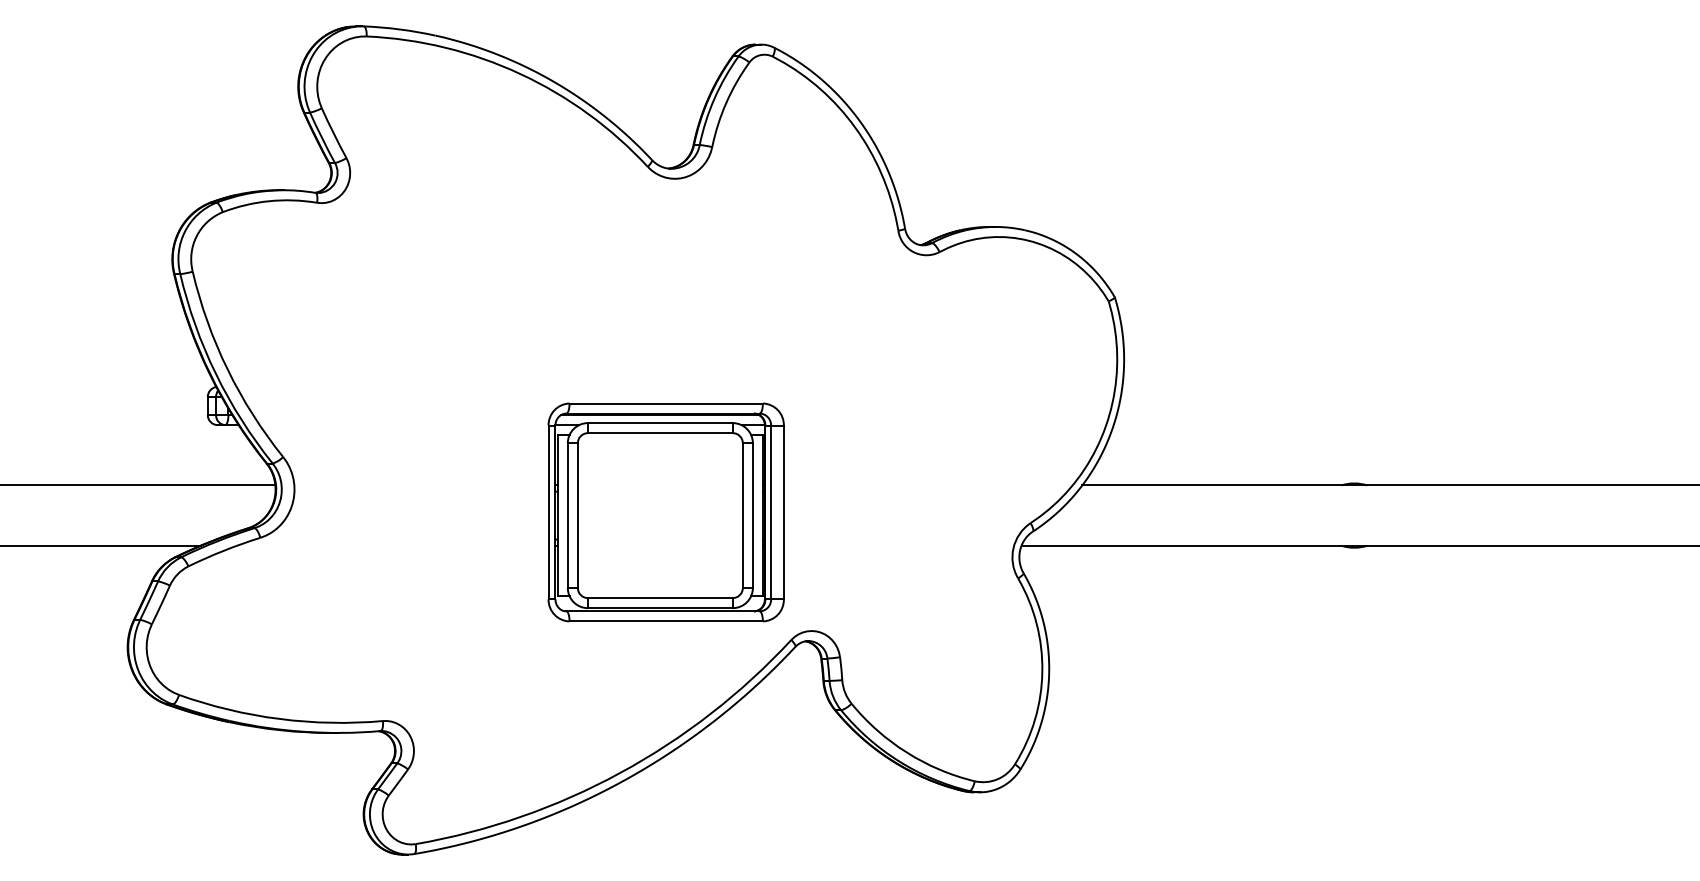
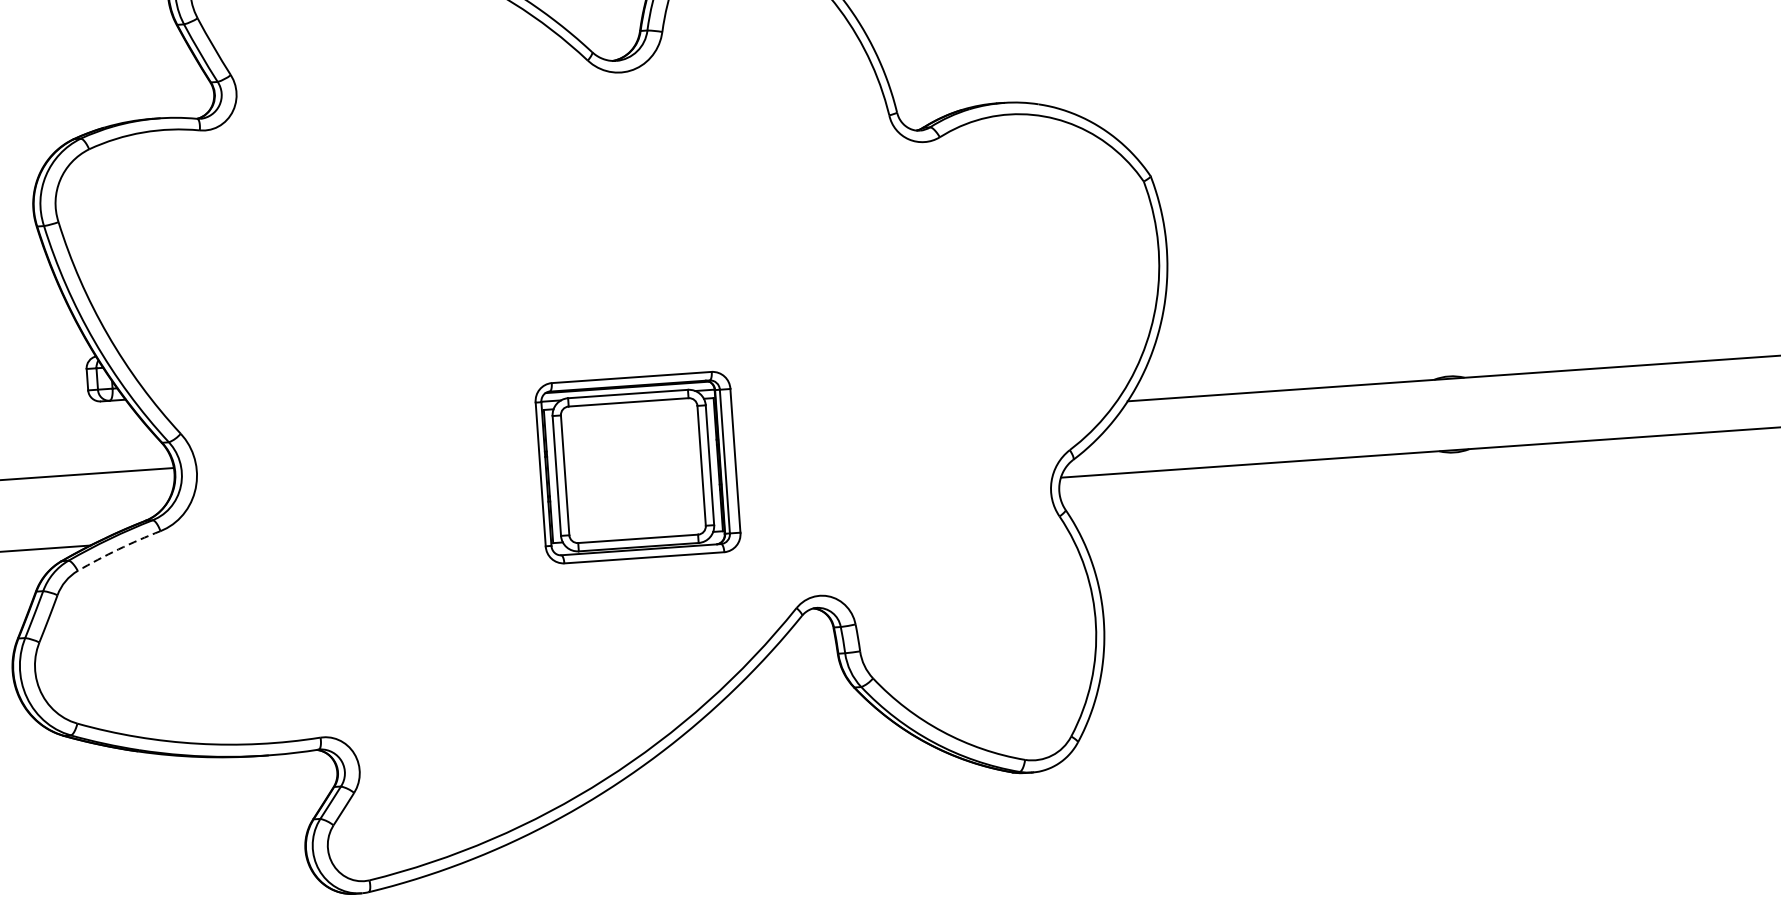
part: (665, 512) -> (637, 467), size x0.7
arc: (223, 550) -> (117, 549), solid -> dashed

